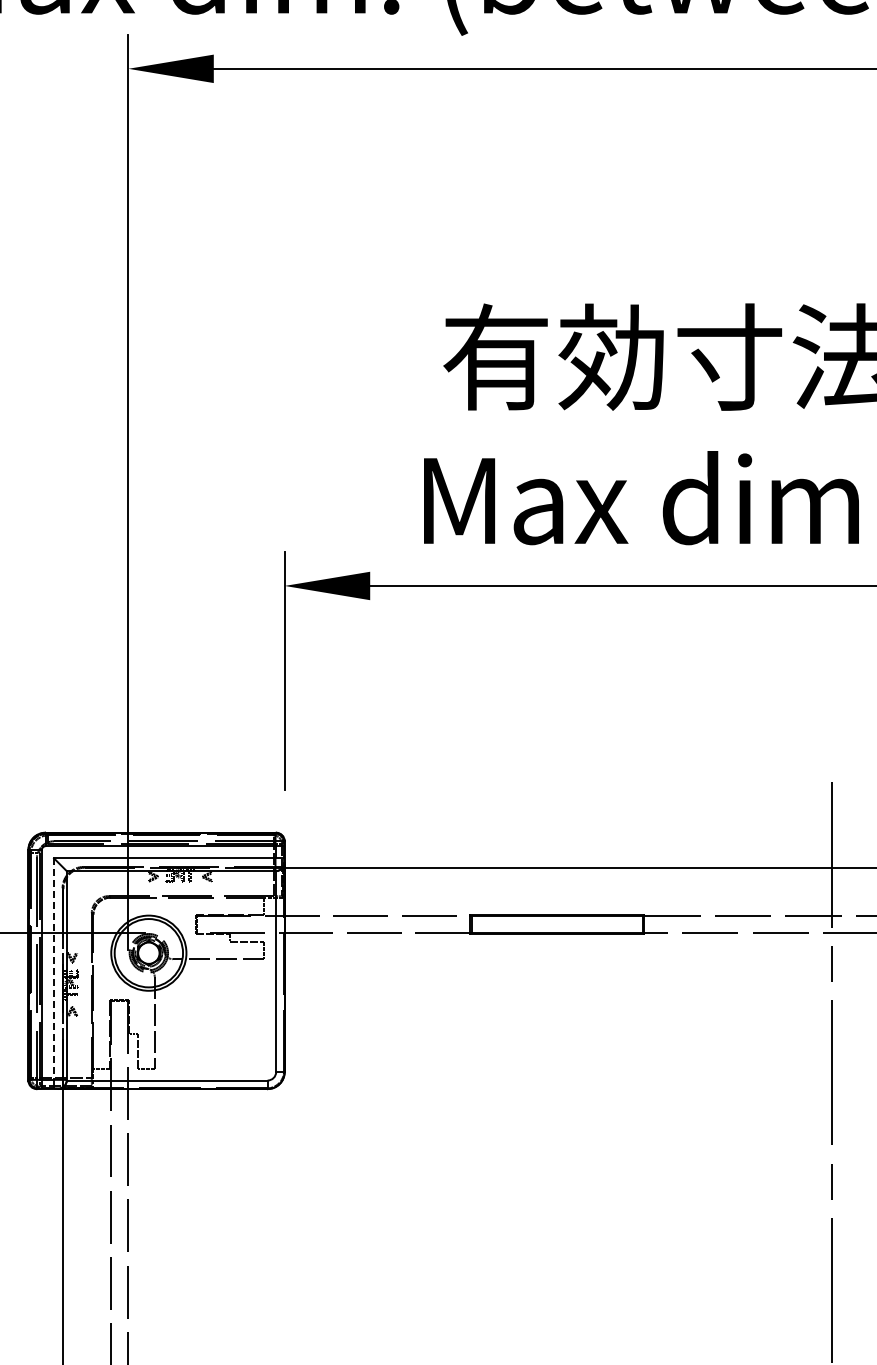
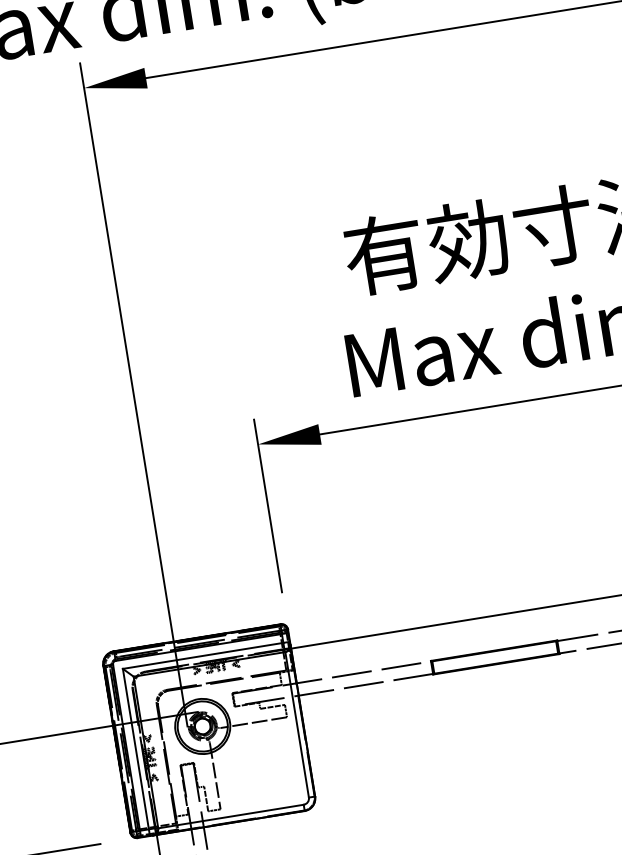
line: (54, 969) -> (136, 749), dashed -> solid

